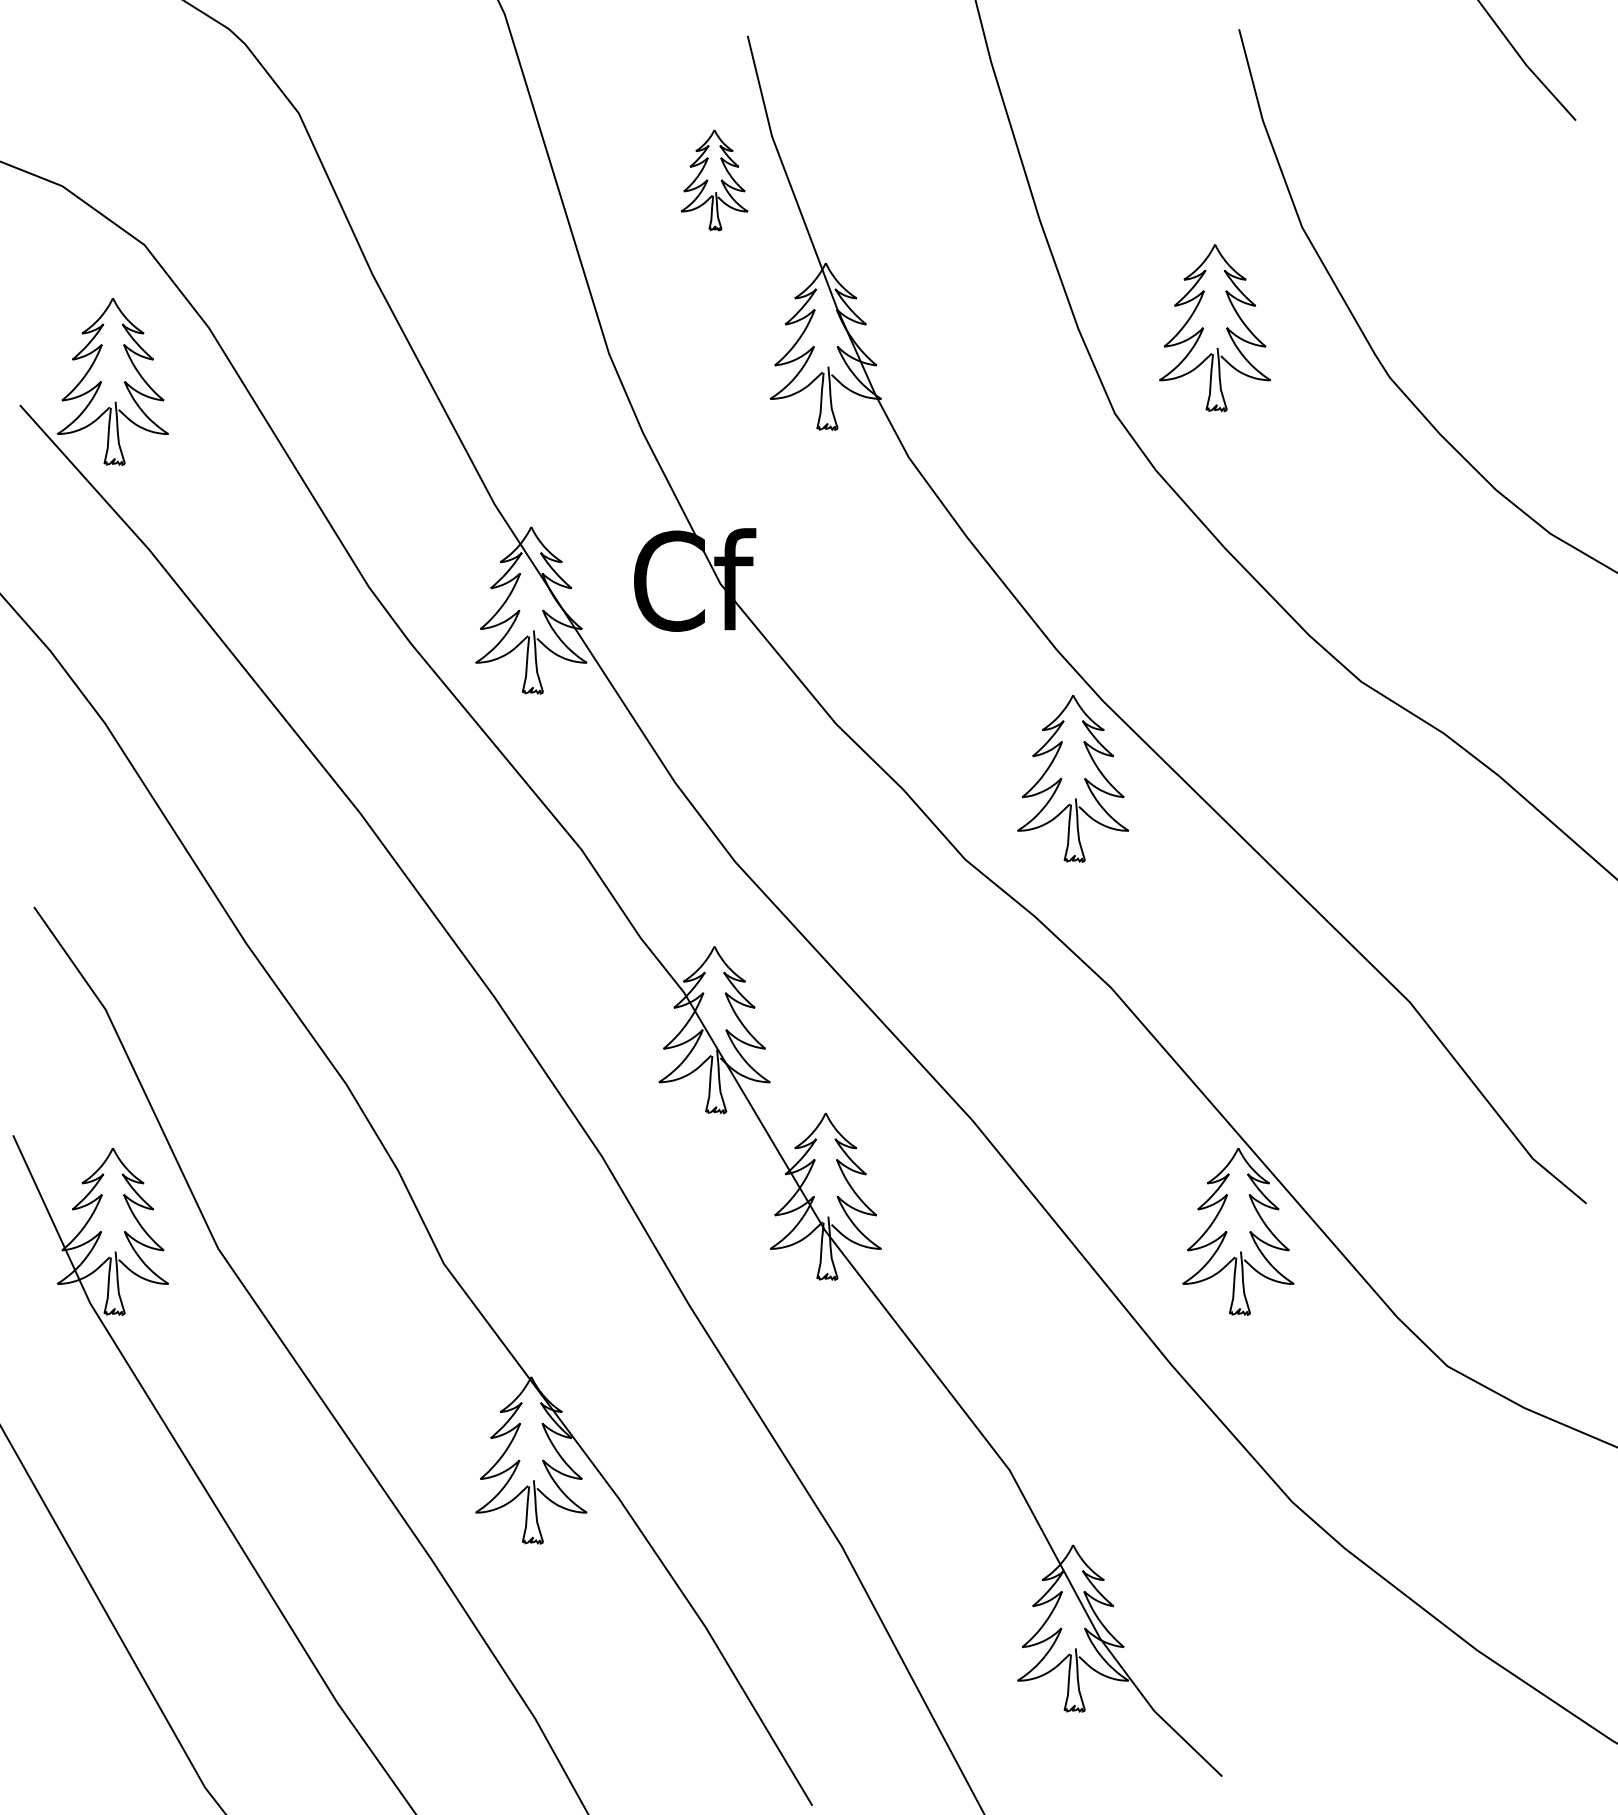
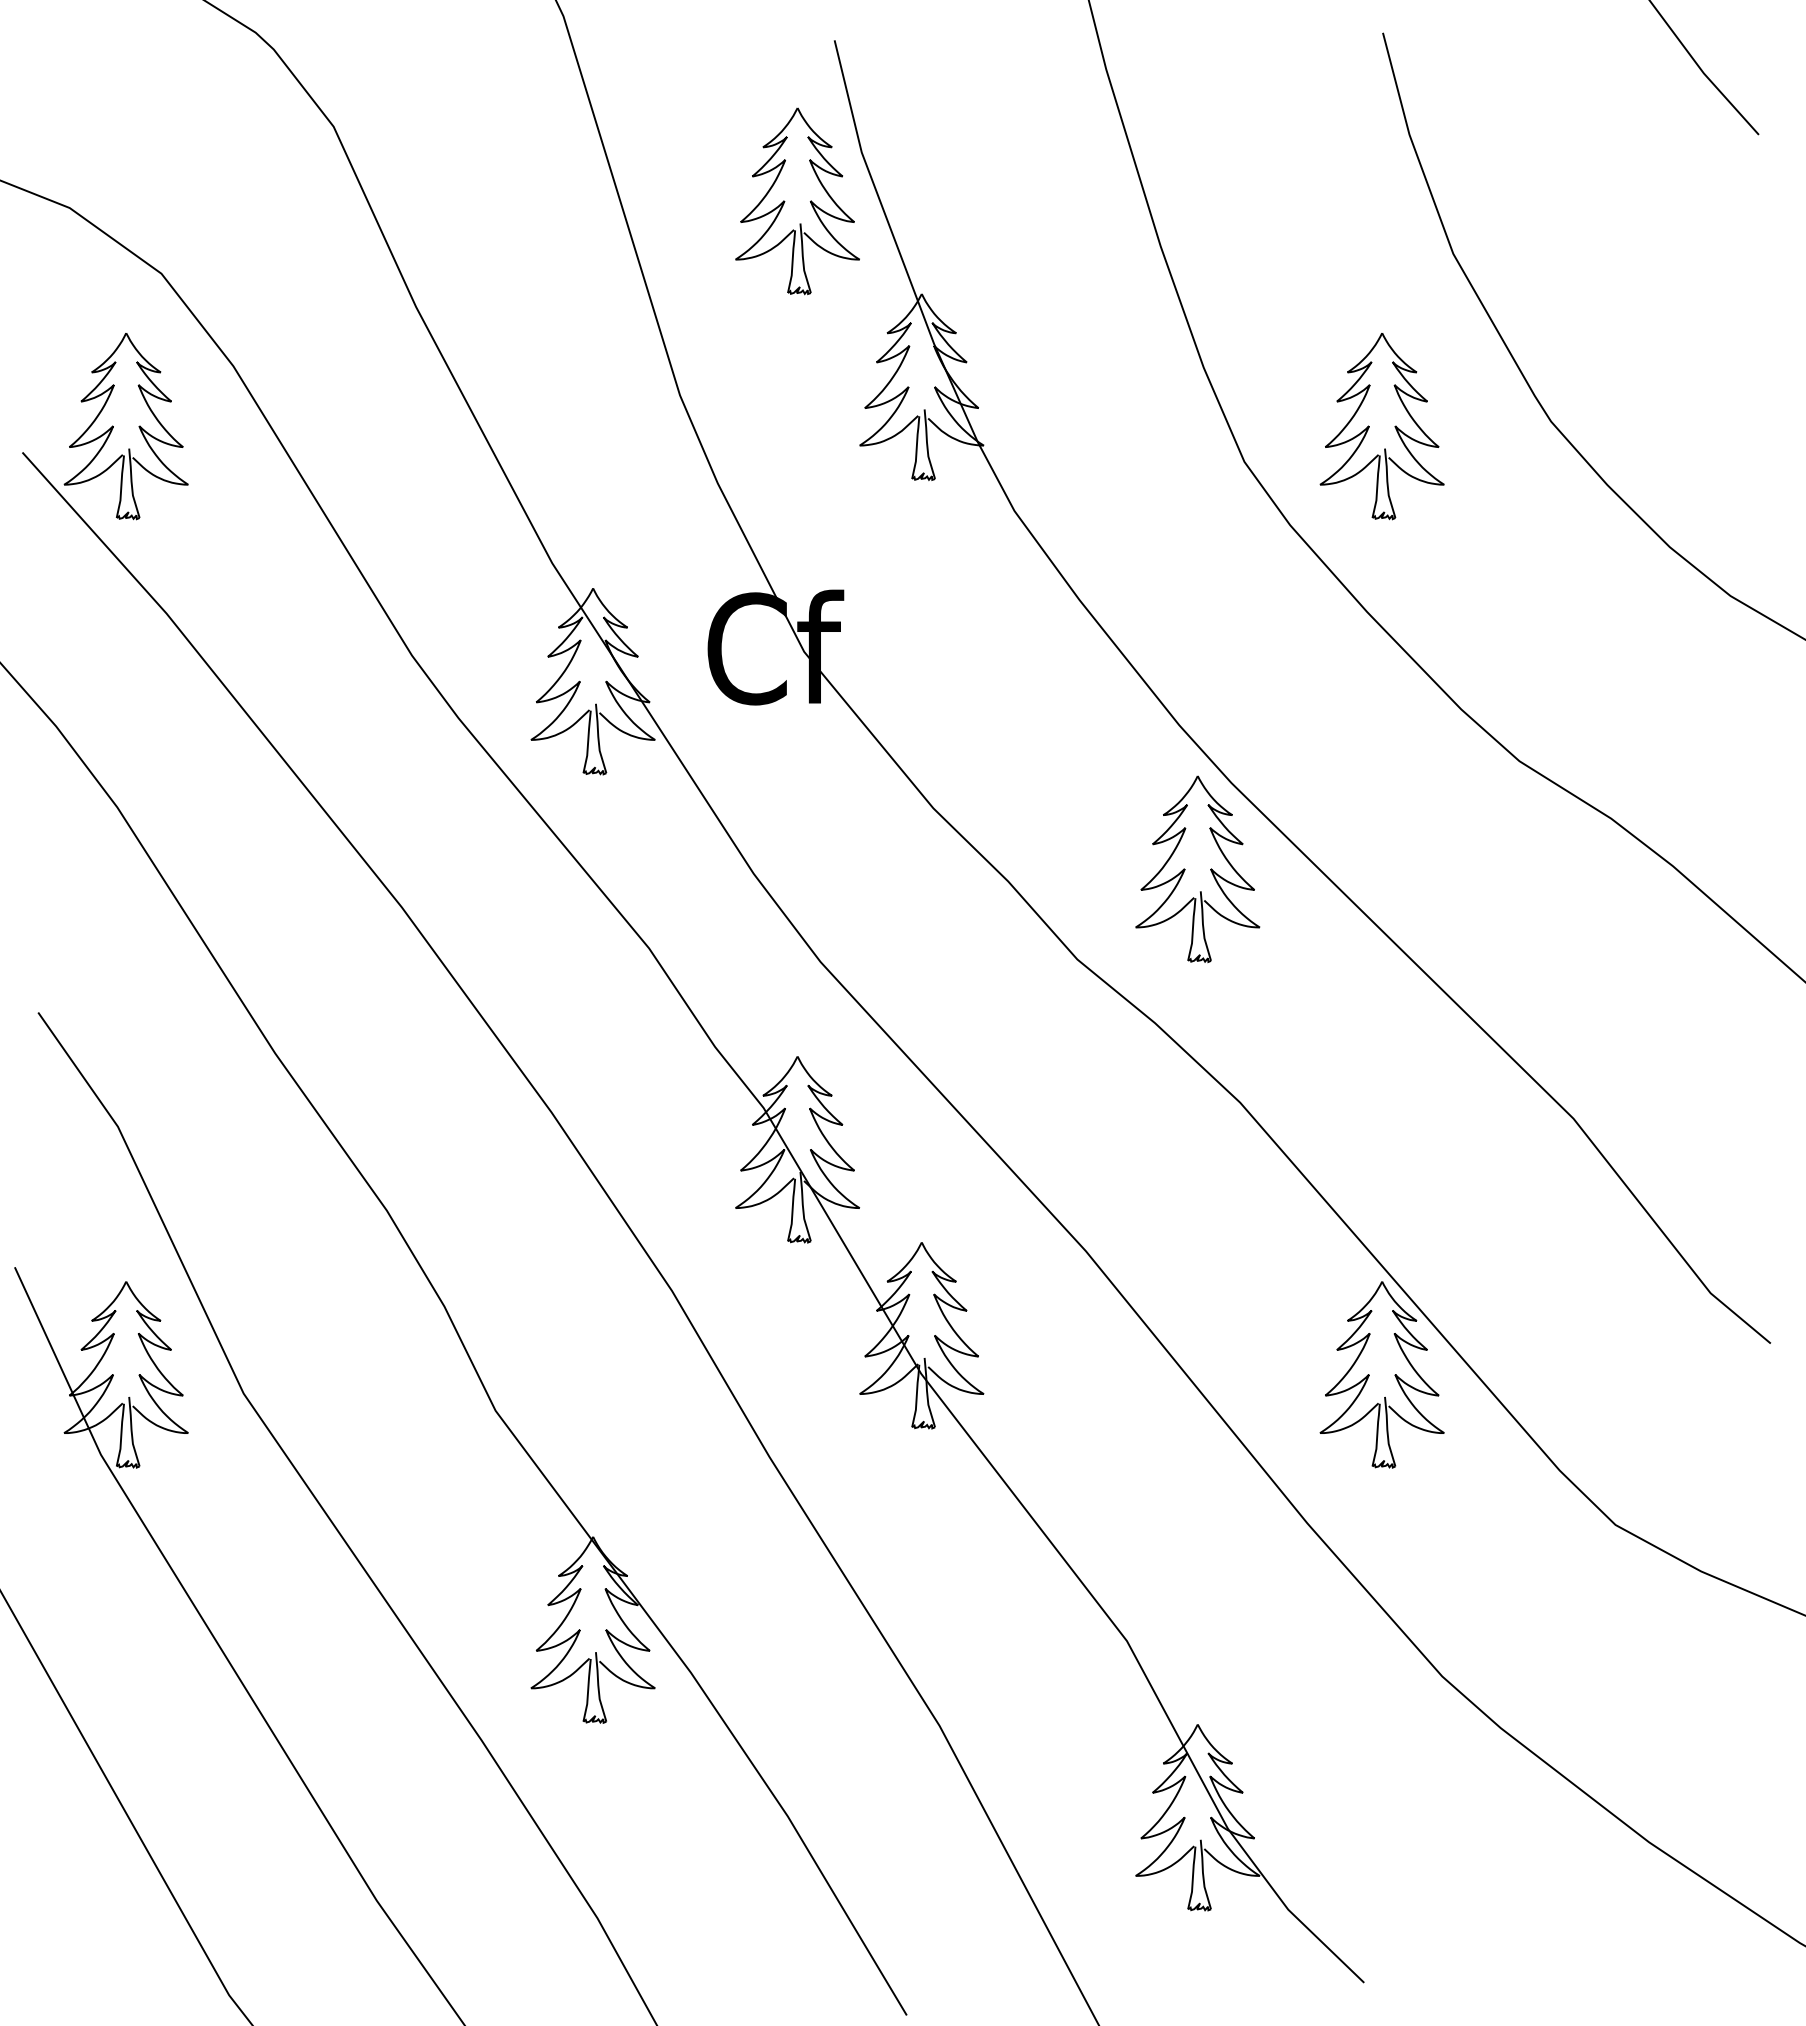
part: (714, 180) -> (797, 201), size x1.67
part: (1203, 328) -> (1369, 426), moved

